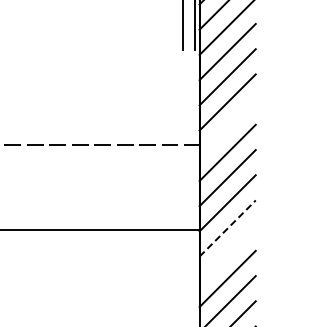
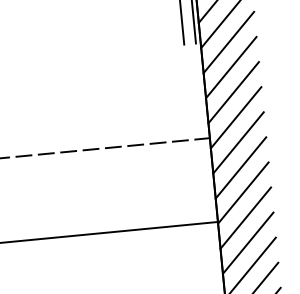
line: (227, 127) -> (235, 117), added
line: (227, 228) -> (245, 218), dashed -> solid
line: (227, 253) -> (247, 243), added

